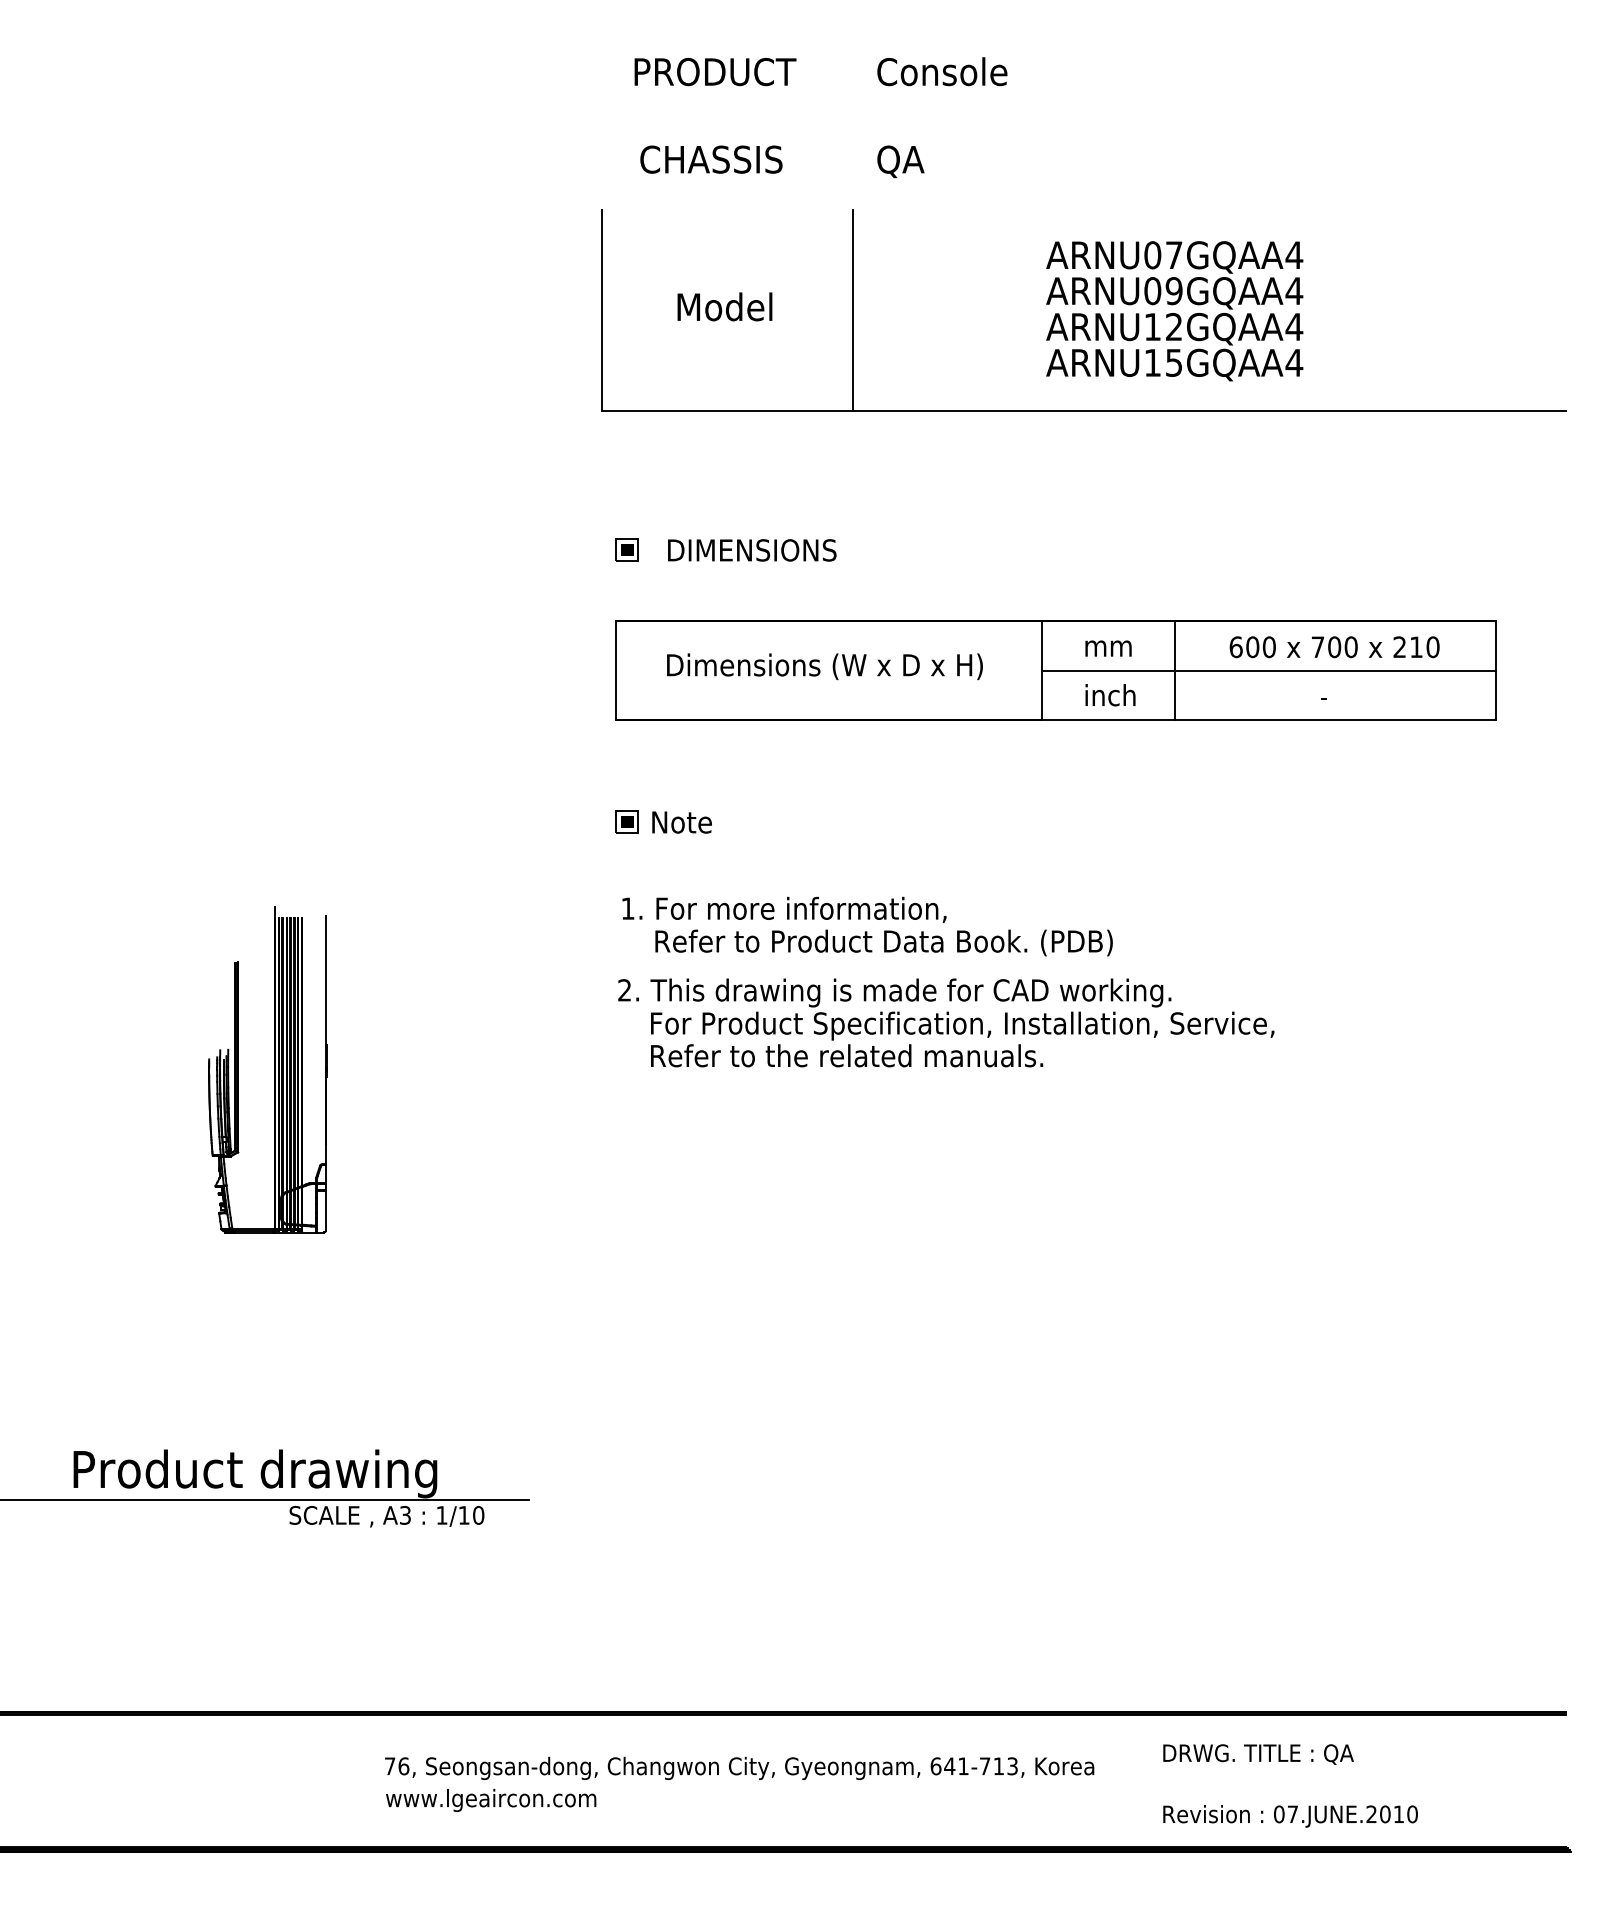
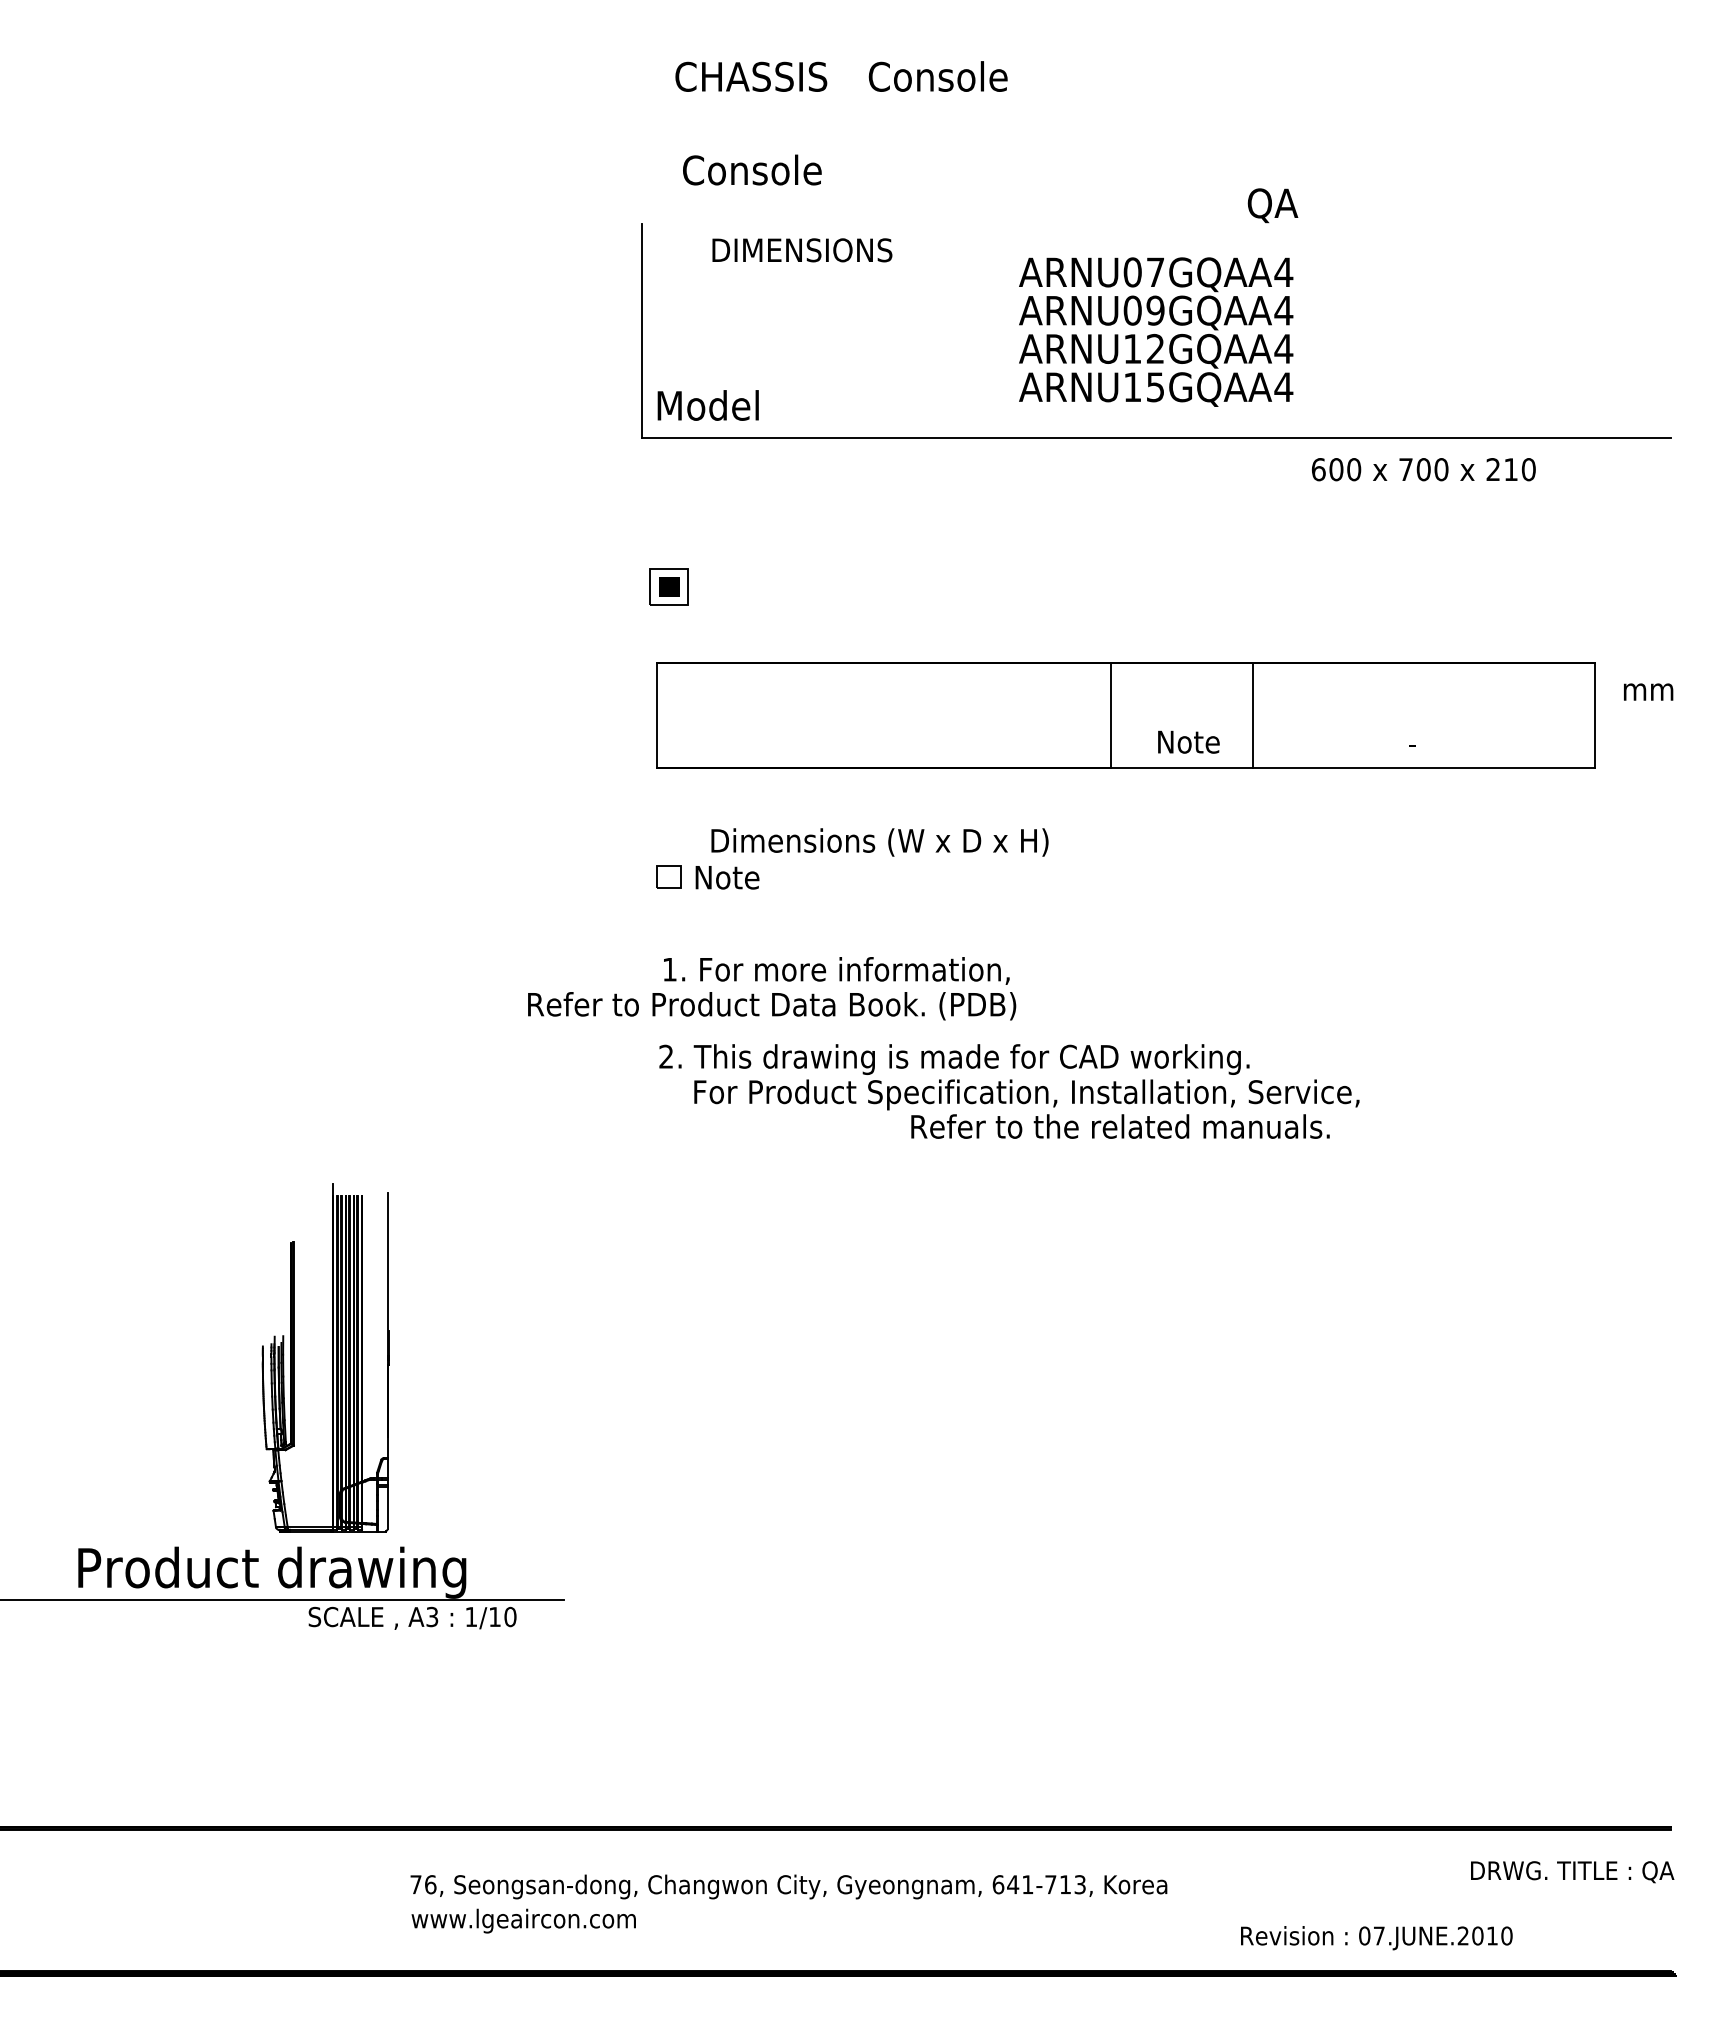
text: (714, 71) -> (762, 76), PRODUCT -> CHASSIS
text: (941, 71) -> (937, 76), moved
text: (723, 158) -> (771, 169), CHASSIS -> Console
text: (900, 161) -> (1272, 205), moved
text: (724, 306) -> (707, 405), moved
line: (853, 310) -> (910, 331), removed
text: (1175, 310) -> (1156, 331), moved
part: (626, 549) -> (668, 586), size x1.6
text: (752, 550) -> (802, 250), moved
text: (1334, 647) -> (1423, 469), moved
text: (1108, 648) -> (1648, 691), moved
text: (824, 666) -> (879, 842), moved
line: (1268, 670) -> (1353, 715), removed
text: (1114, 694) -> (1188, 741), inch -> Note
fill: (626, 821) -> (668, 876), removed
text: (884, 943) -> (772, 1006), moved
text: (847, 1055) -> (1120, 1126), moved
part: (274, 1069) -> (332, 1357), moved
text: (1258, 1754) -> (1572, 1872), moved

